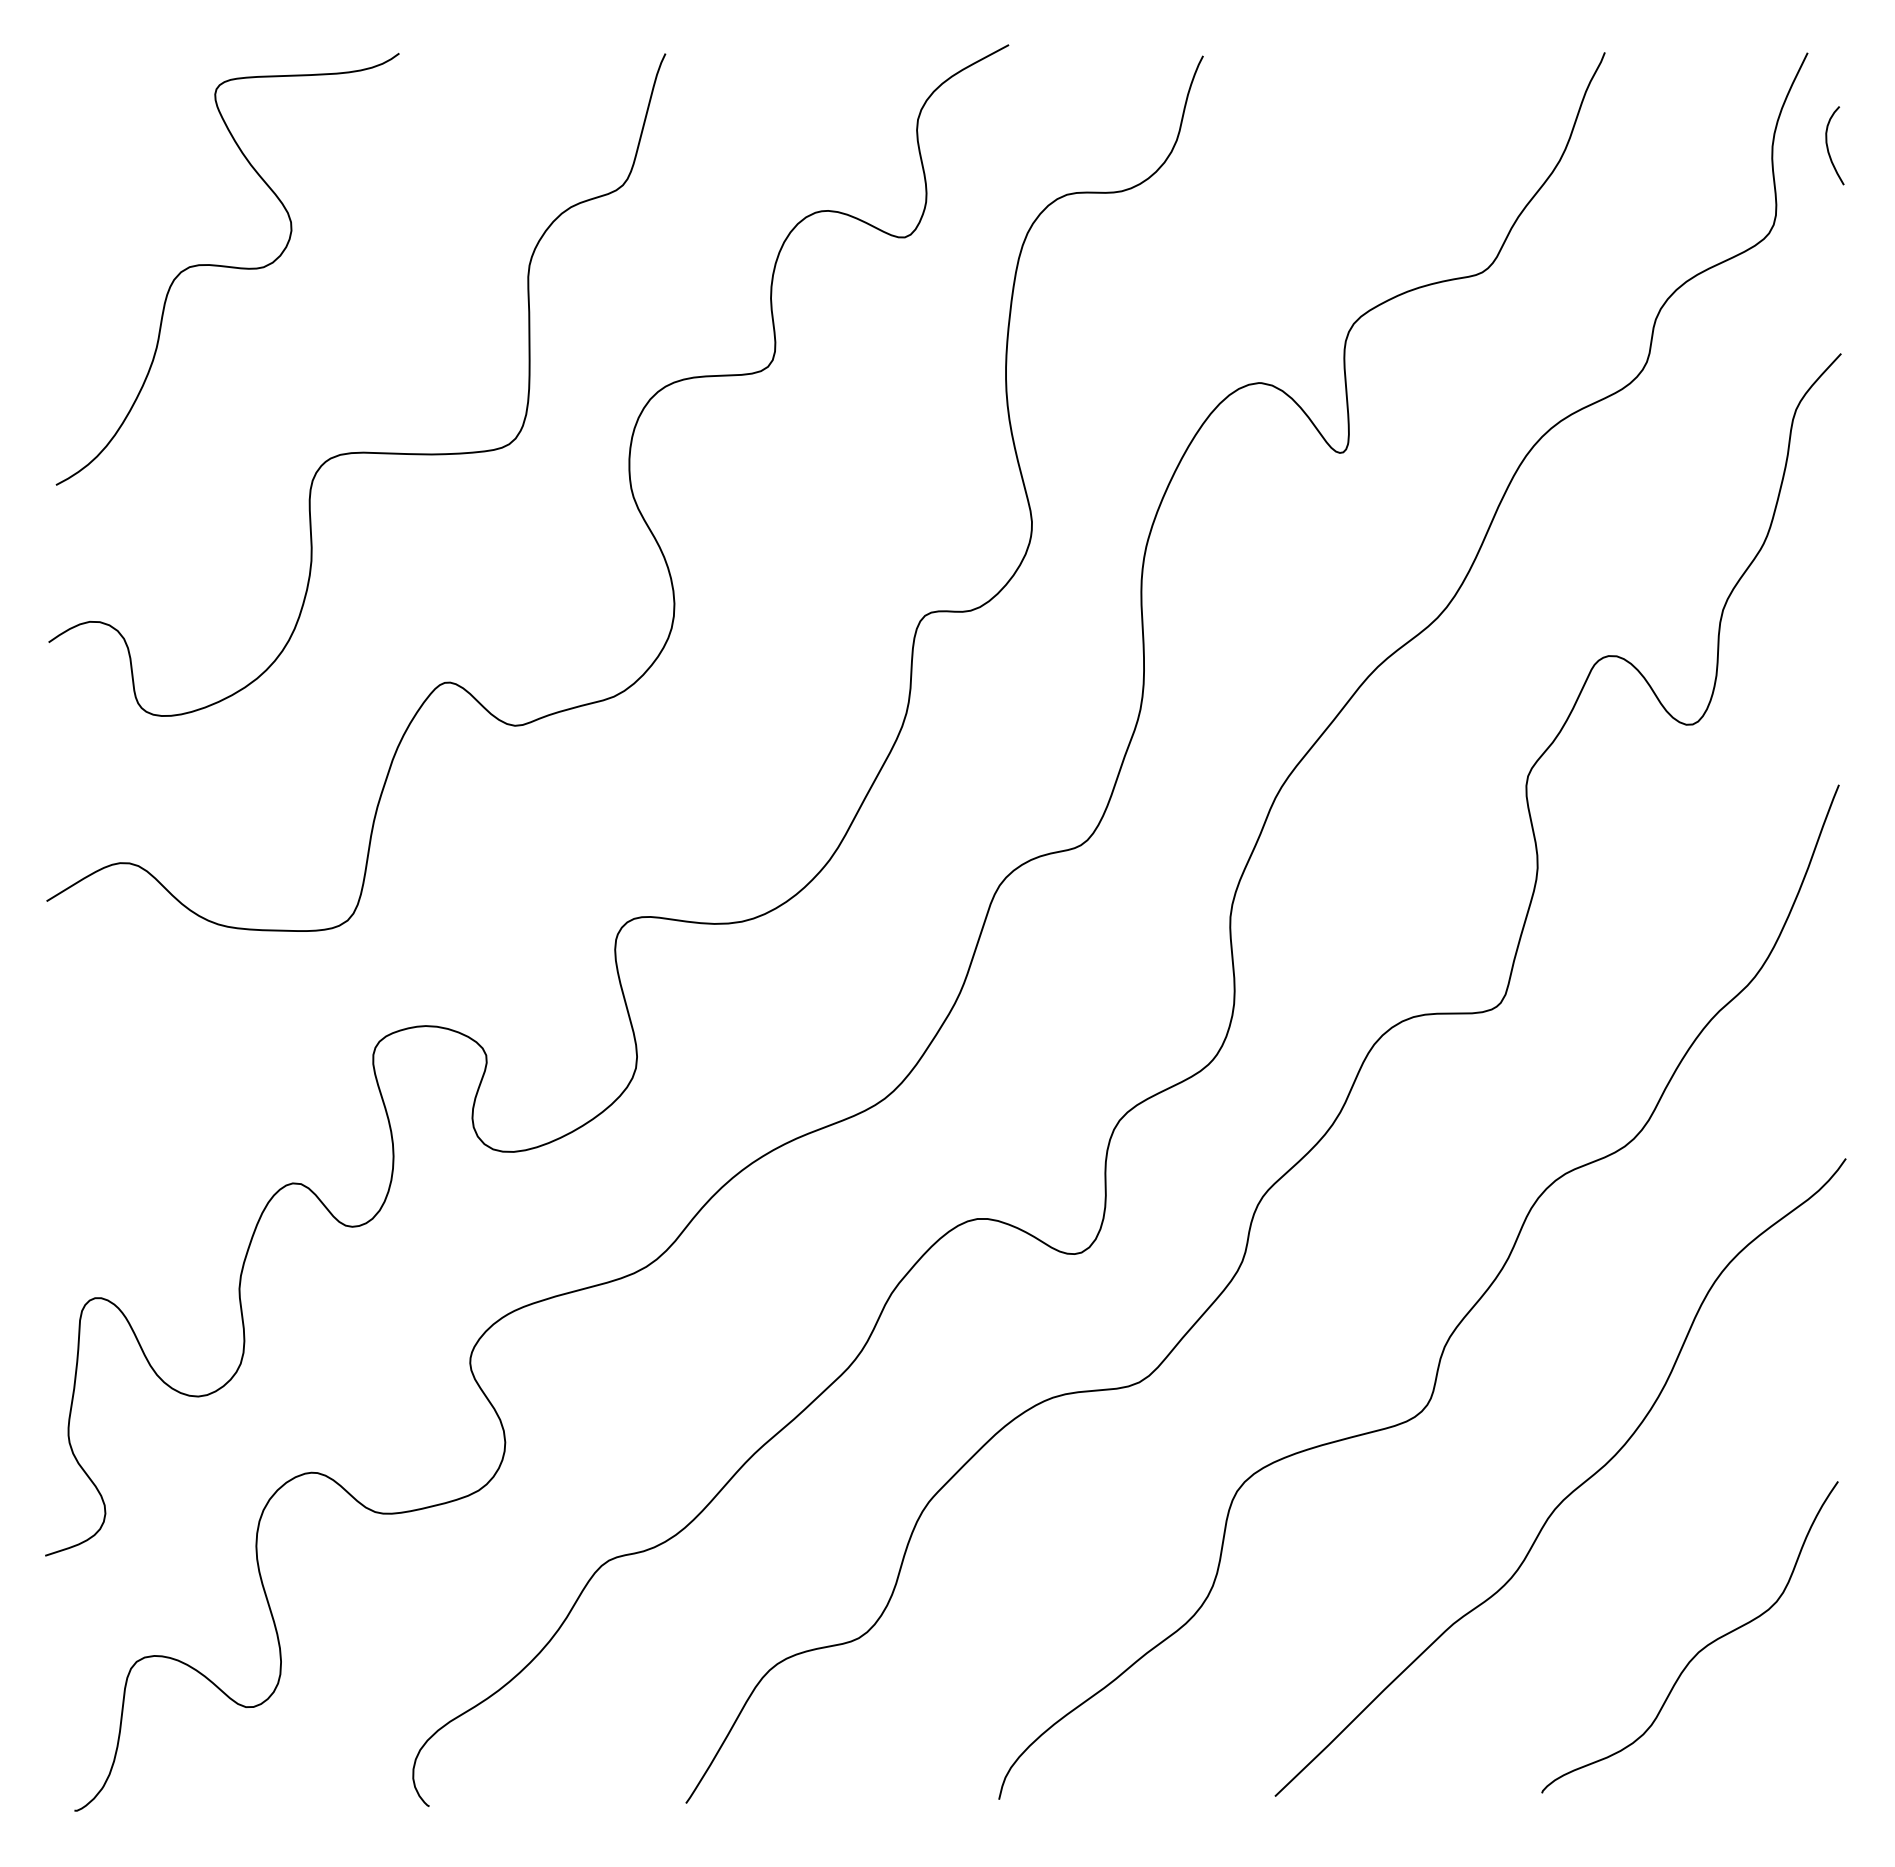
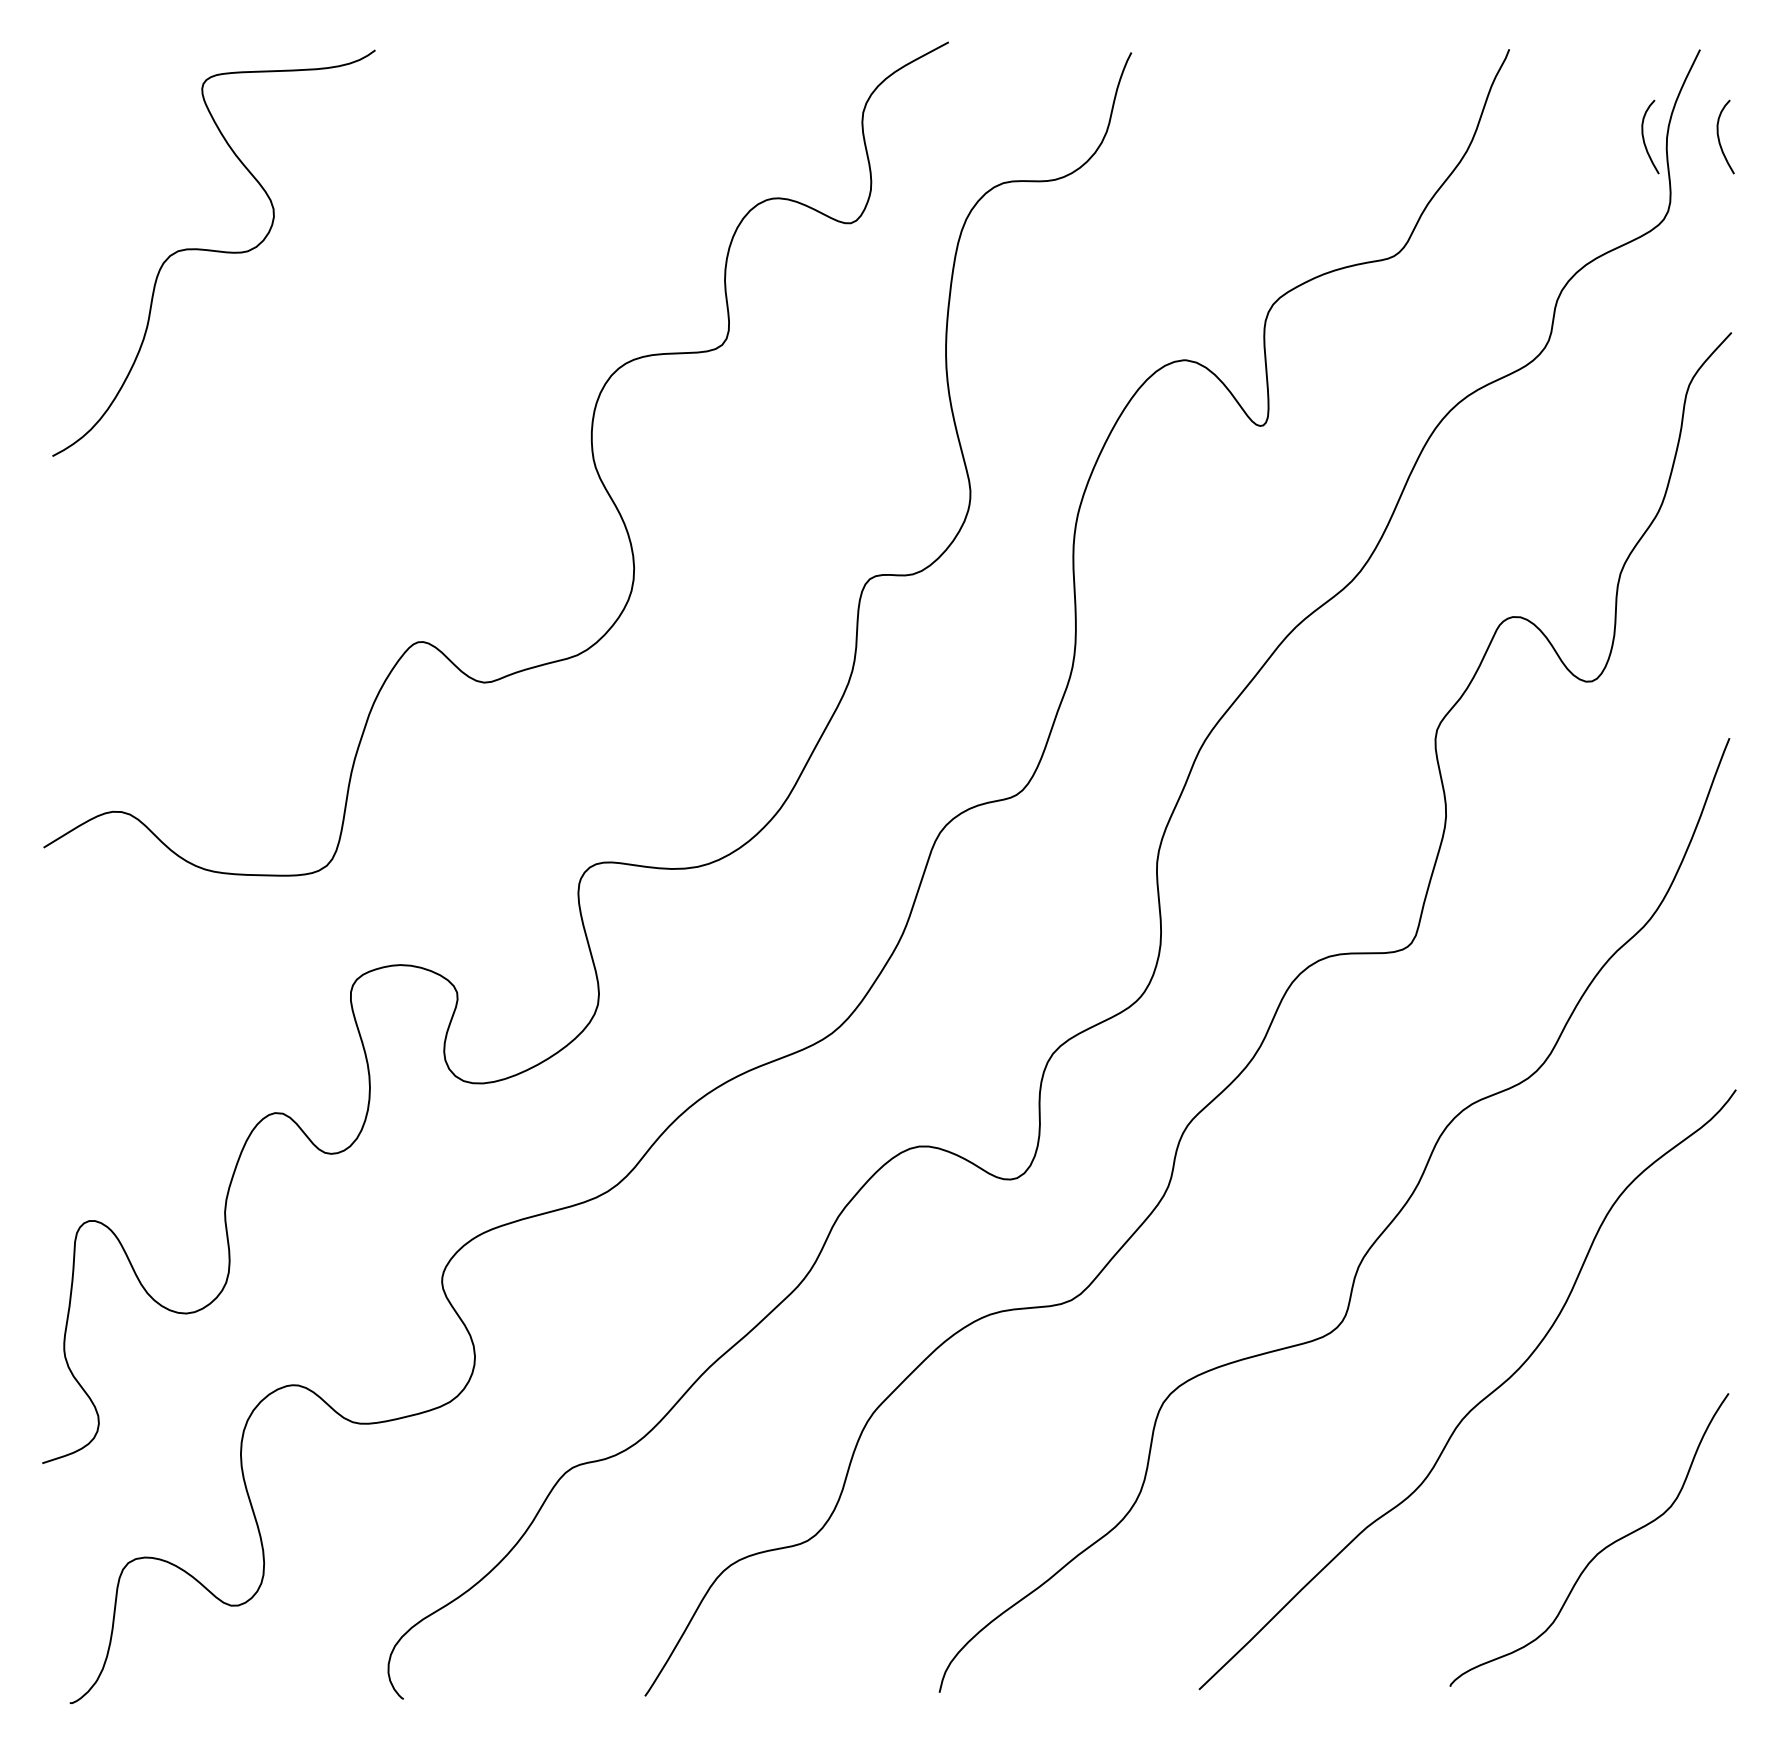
curve: (1748, 146) -> (1644, 137), added
curve: (359, 451) -> (337, 424), removed

